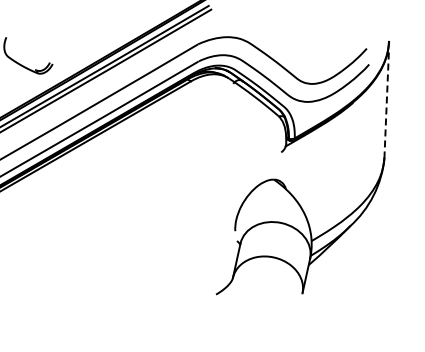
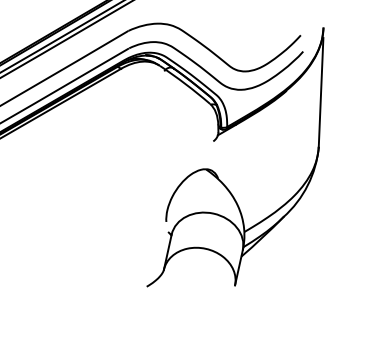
line: (386, 104) -> (320, 92), dashed -> solid

